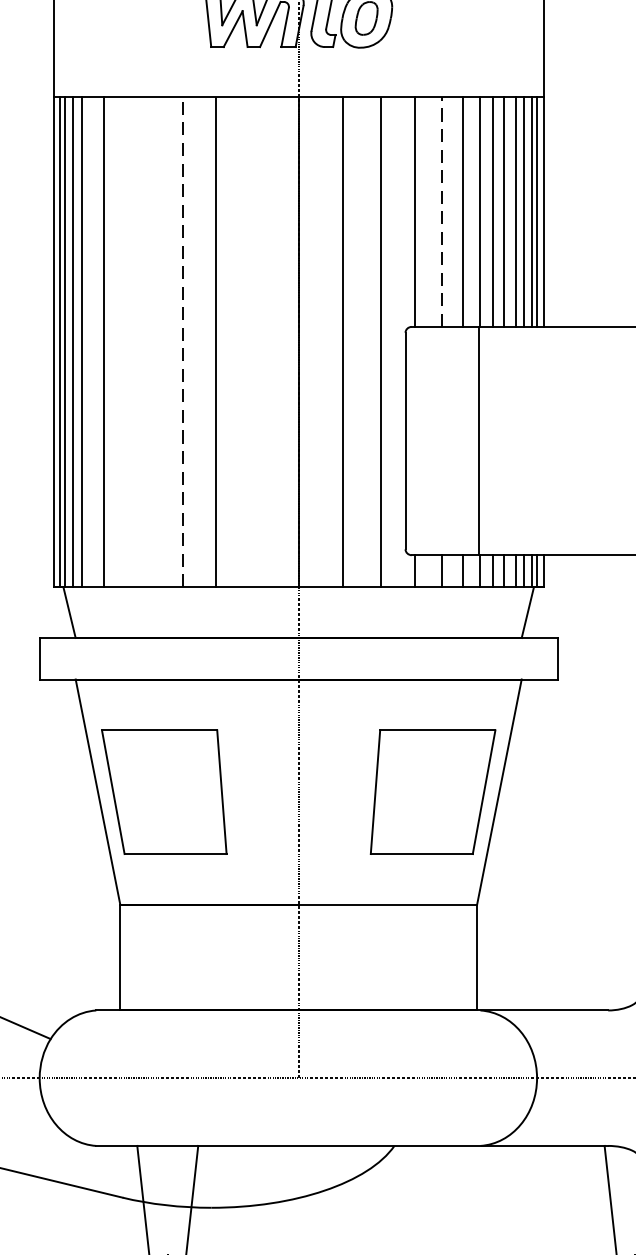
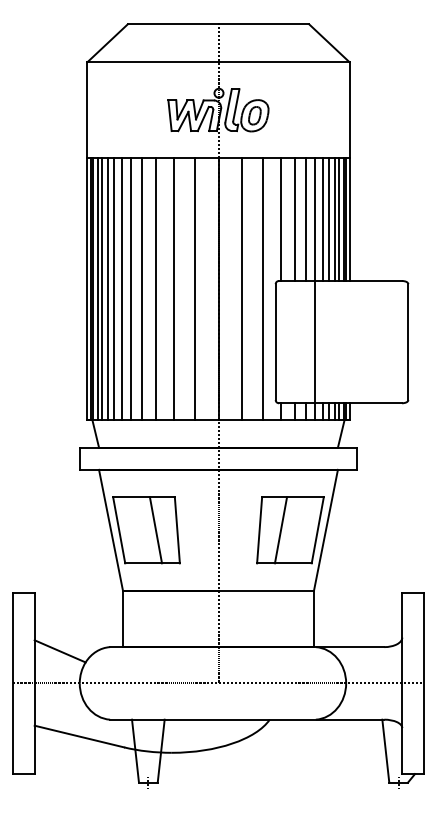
line: (442, 212) -> (295, 219), dashed -> solid
line: (182, 340) -> (156, 288), dashed -> solid
line: (93, 342) -> (108, 289), added
line: (117, 342) -> (121, 289), added
line: (134, 342) -> (130, 289), added
line: (154, 342) -> (141, 289), added
line: (253, 342) -> (194, 289), added
line: (181, 792) -> (155, 530), added
line: (414, 792) -> (280, 530), added

